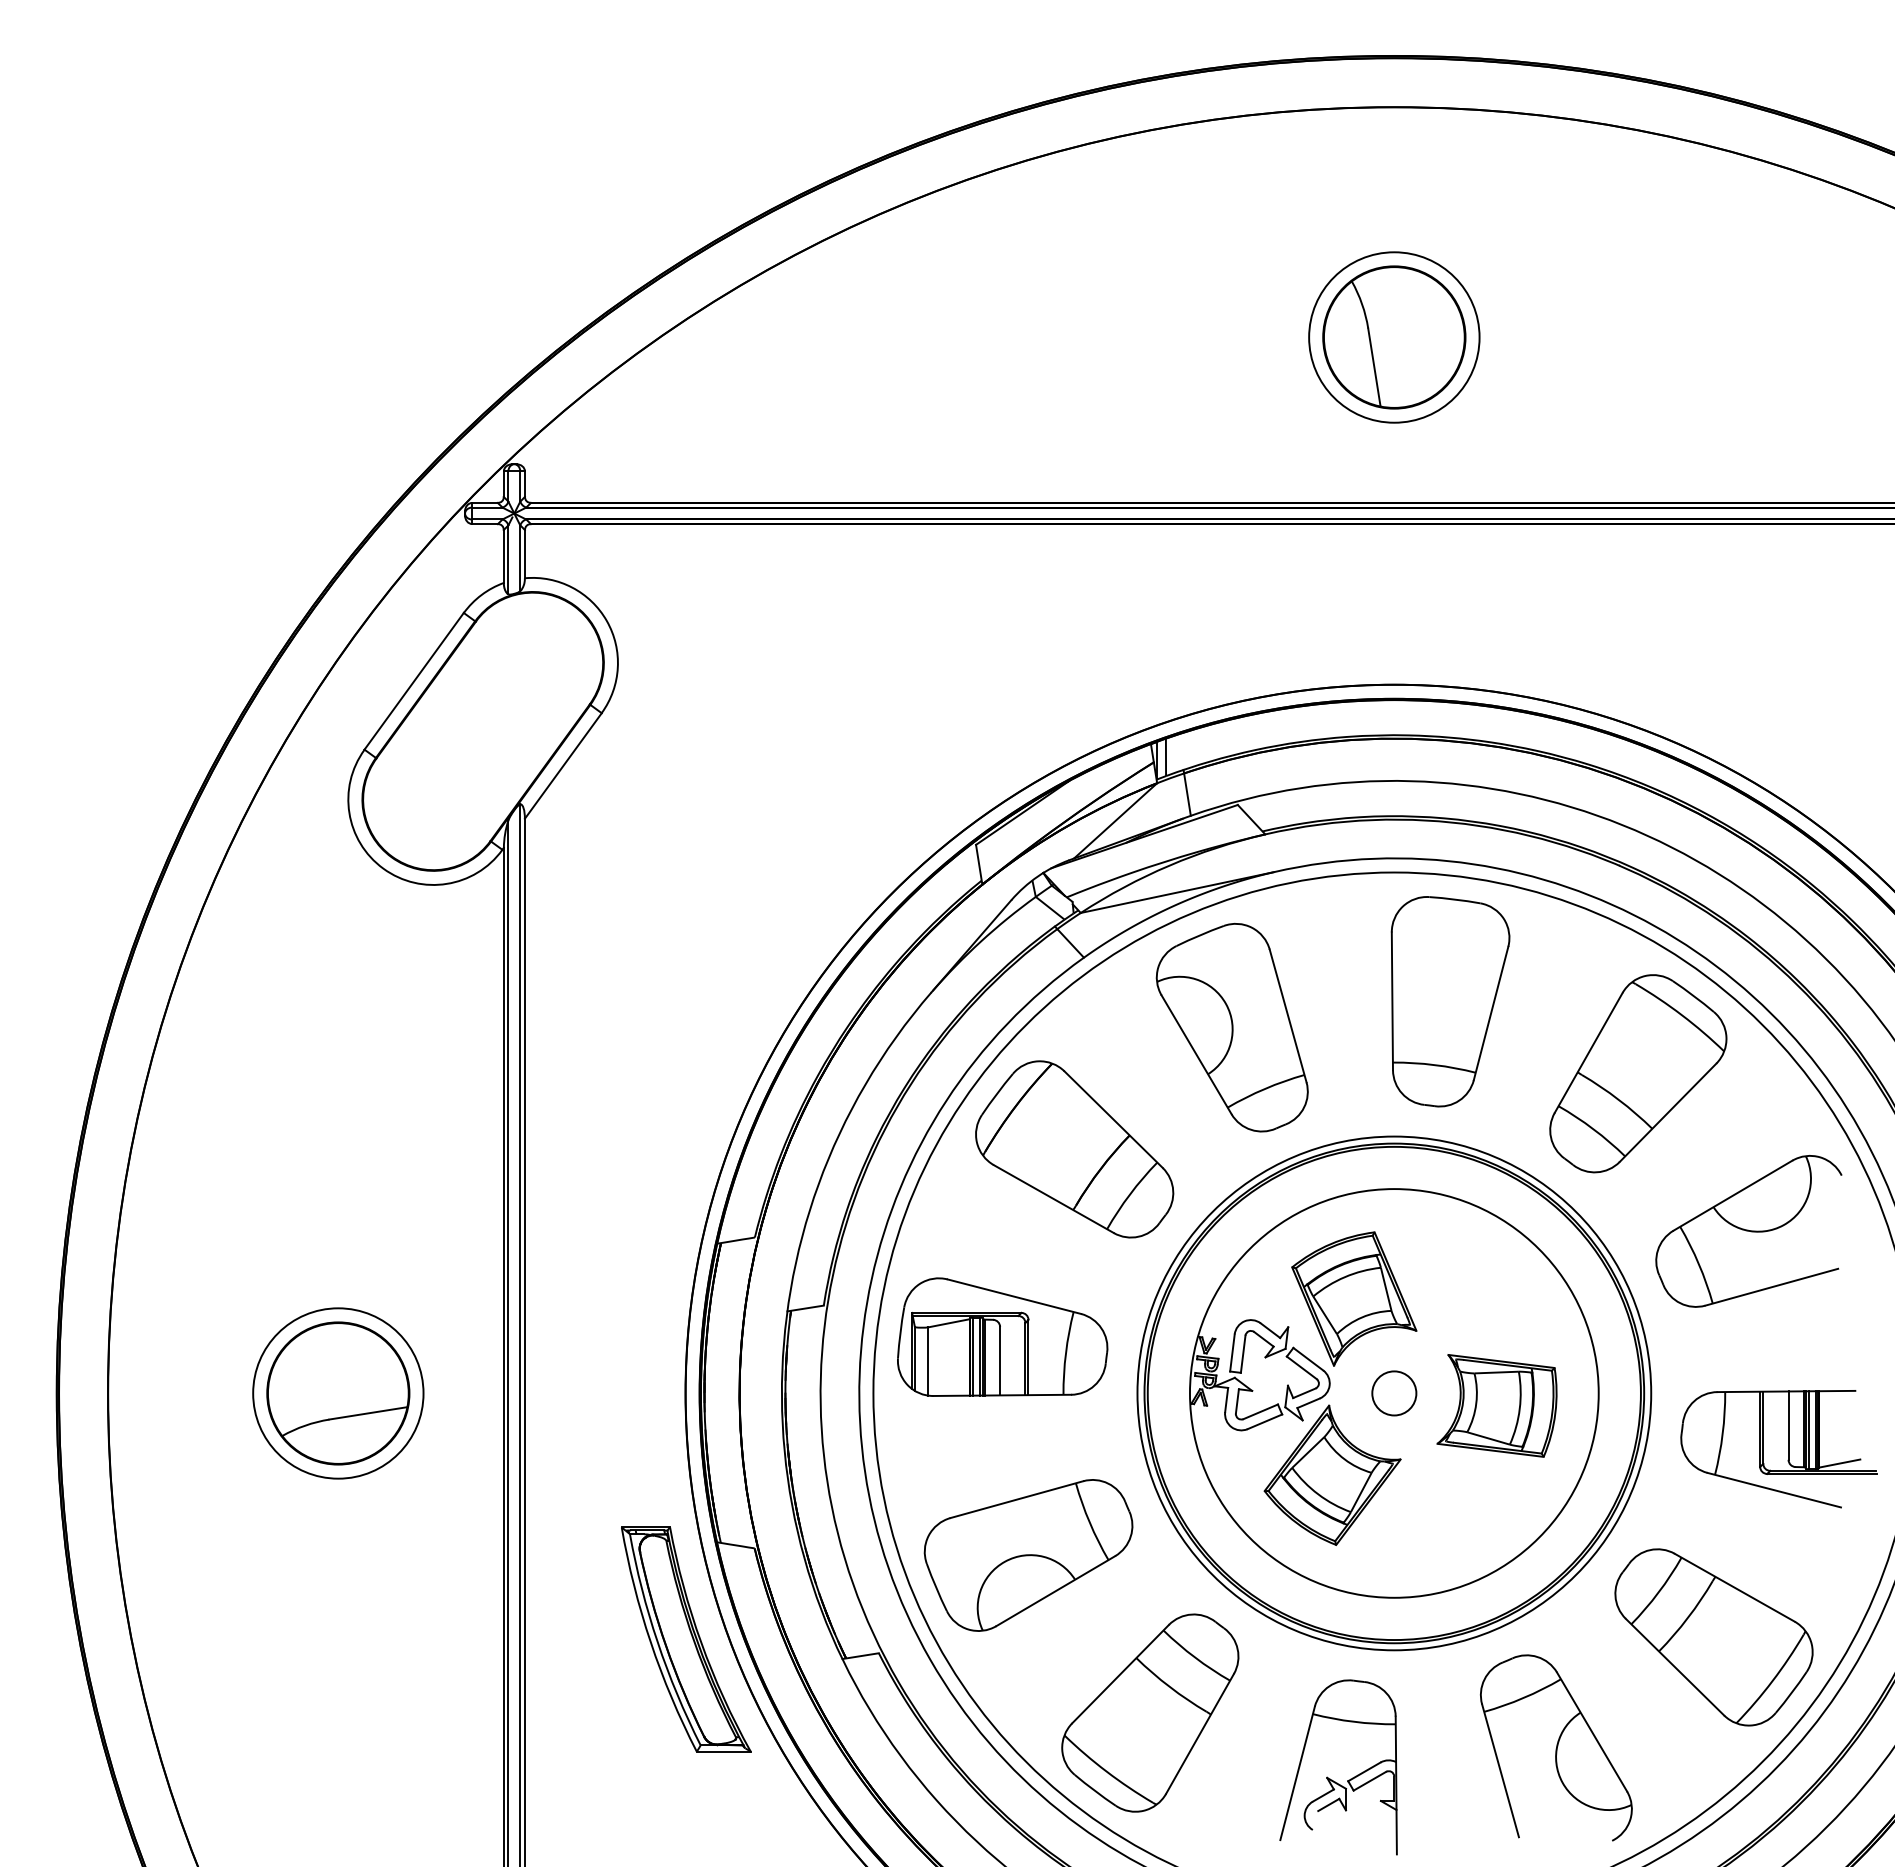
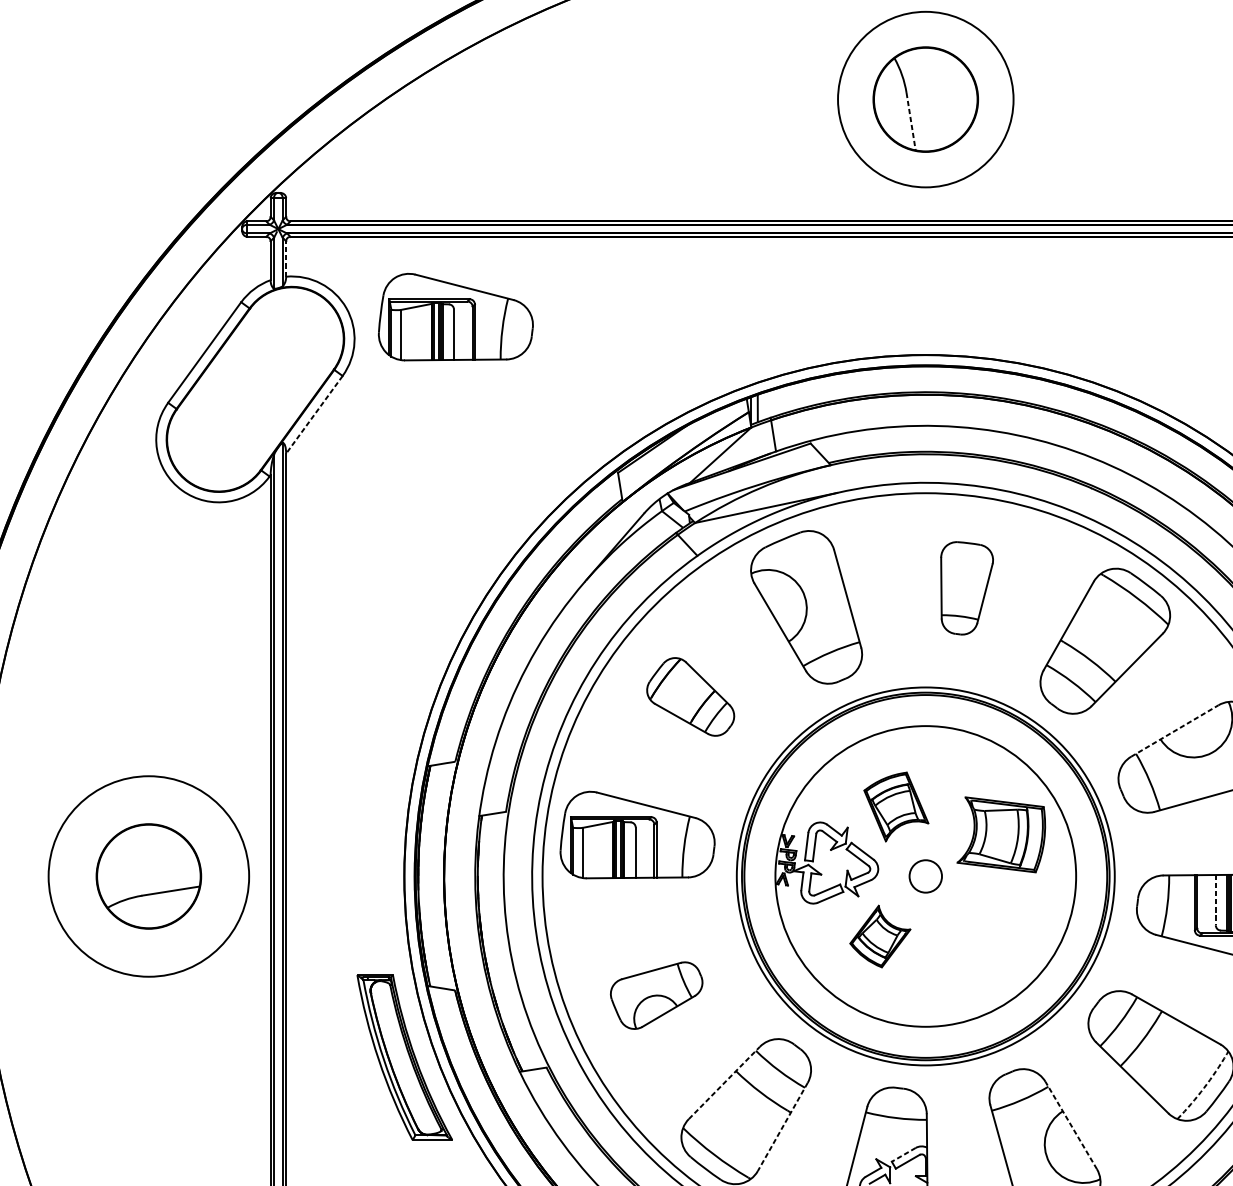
circle: (1394, 337) -> (925, 99), size x1.4
line: (1374, 367) -> (911, 121), solid -> dashed
line: (524, 553) -> (285, 258), solid -> dashed
part: (755, 632) -> (455, 316), added
line: (563, 766) -> (314, 415), solid -> dashed
part: (1450, 1001) -> (967, 588), size x0.6
part: (1074, 1149) -> (690, 696), size x0.6
line: (1732, 1195) -> (1174, 730), solid -> dashed
part: (1354, 1298) -> (896, 806), size x0.7
circle: (338, 1393) -> (149, 876), size x1.6
part: (1496, 1405) -> (1000, 834), moved
line: (1788, 1426) -> (1215, 900), solid -> dashed
part: (1332, 1474) -> (880, 936), size x0.6
part: (1028, 1555) -> (656, 995), size x0.6
line: (1120, 1674) -> (724, 1083), solid -> dashed
arc: (1772, 1681) -> (1204, 1088), solid -> dashed
line: (1592, 1732) -> (1071, 1125), solid -> dashed
line: (1200, 1733) -> (783, 1126), solid -> dashed
line: (1364, 1771) -> (903, 1154), solid -> dashed

